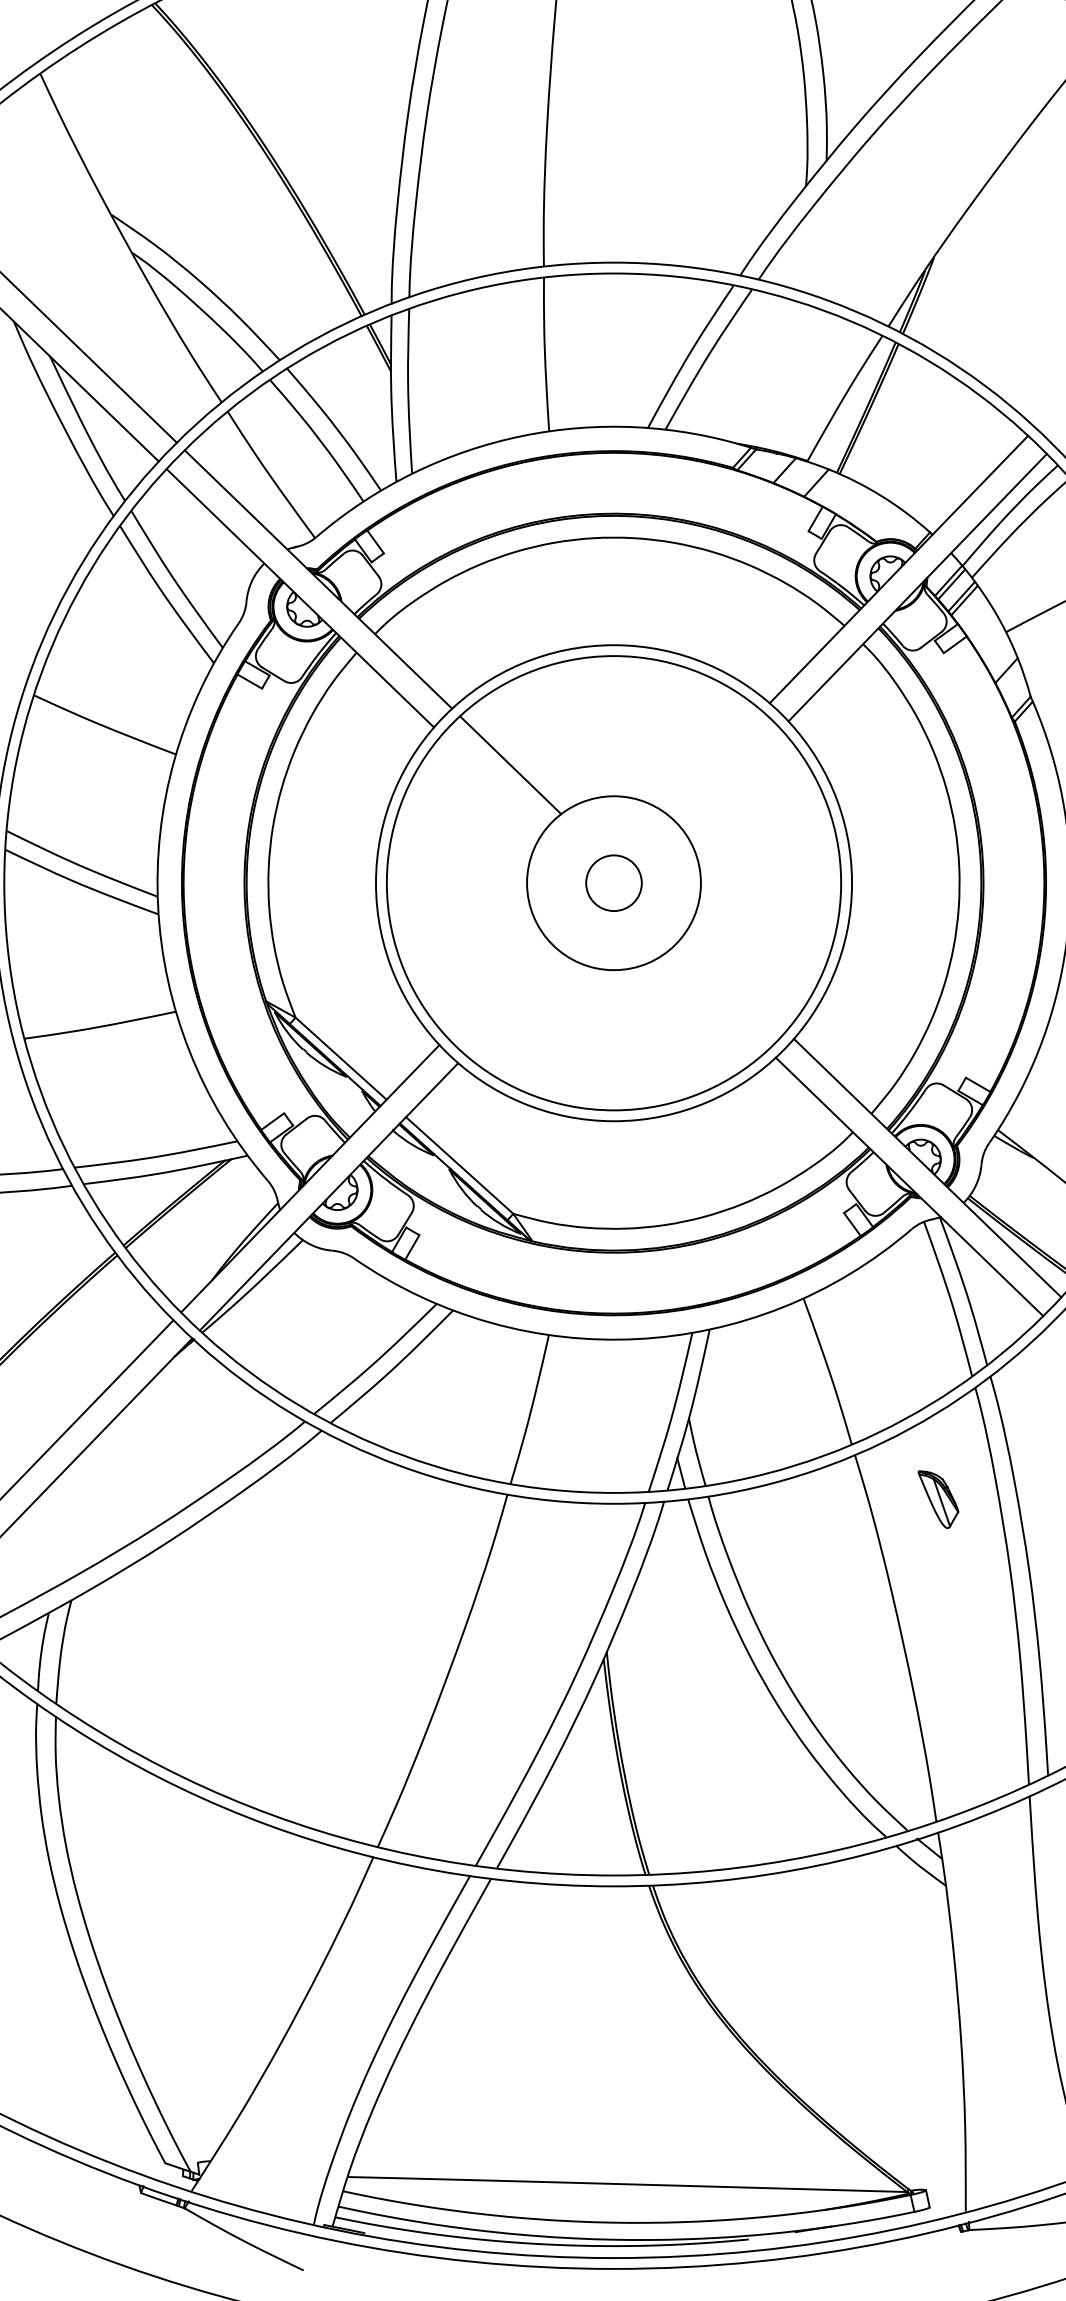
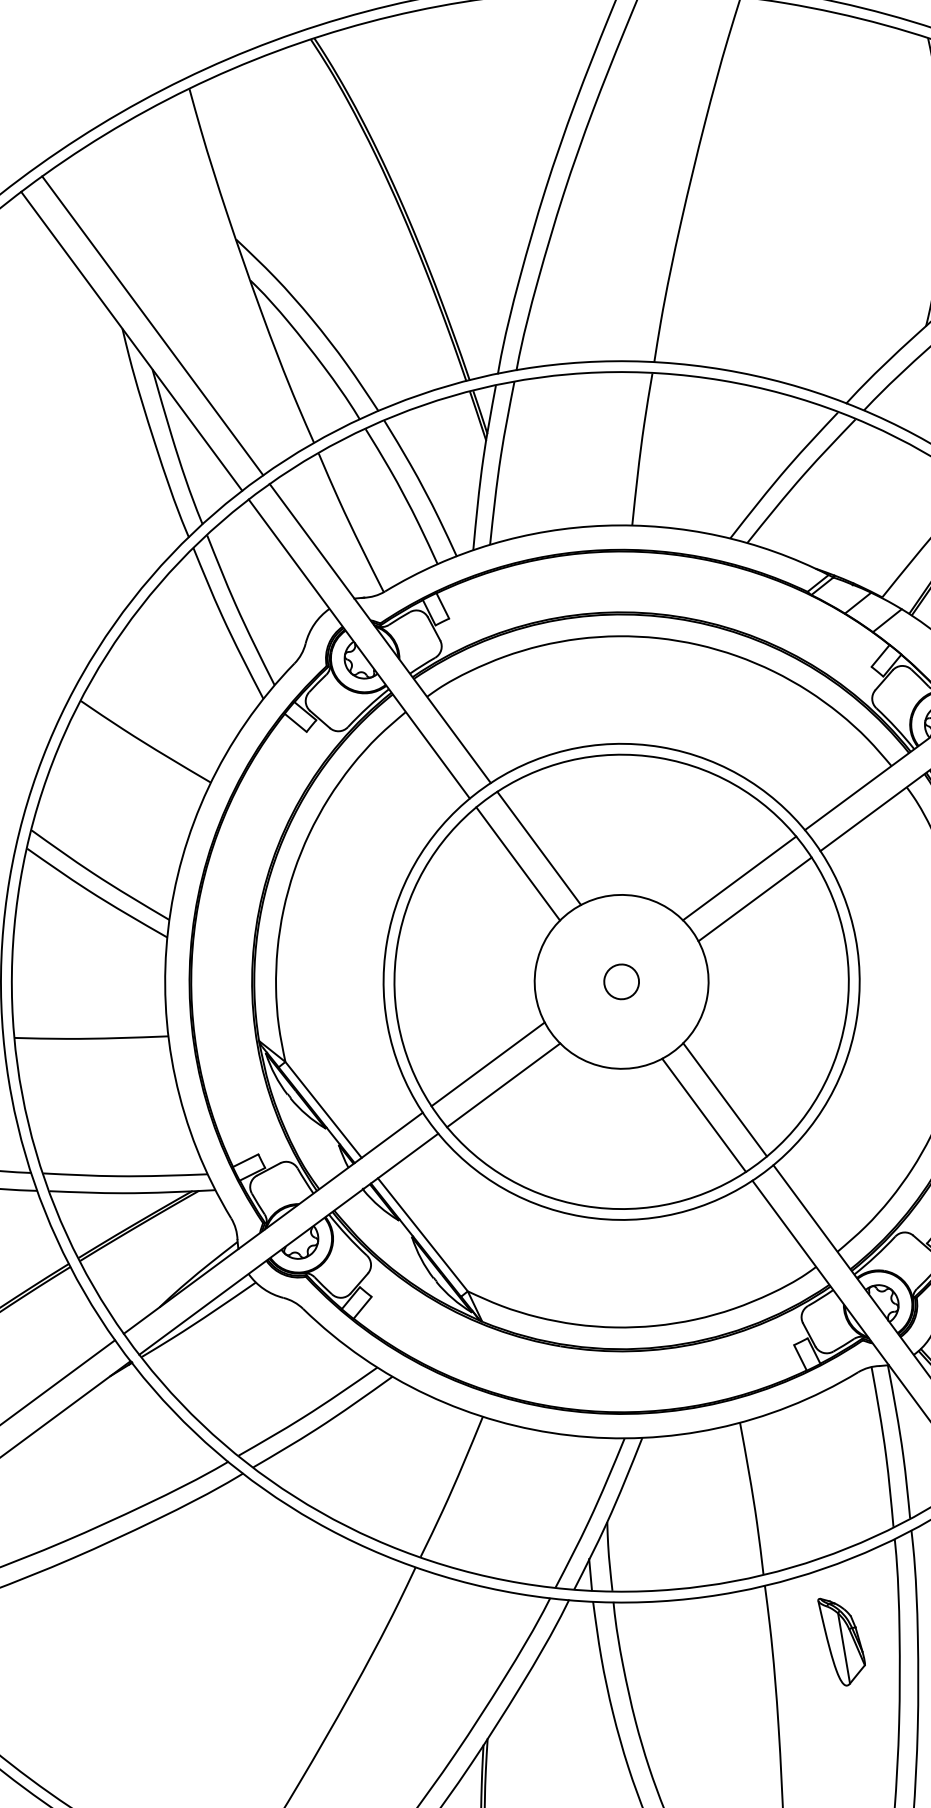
line: (713, 761) -> (739, 878), added
line: (731, 779) -> (754, 898), added
line: (492, 783) -> (518, 863), added
circle: (613, 882) -> (621, 981), size x0.62
line: (735, 982) -> (725, 1099), added
line: (495, 986) -> (487, 1064), added
line: (717, 1001) -> (704, 1115), added
line: (514, 1004) -> (503, 1085), added
part: (938, 1499) -> (839, 1643), size x1.43

